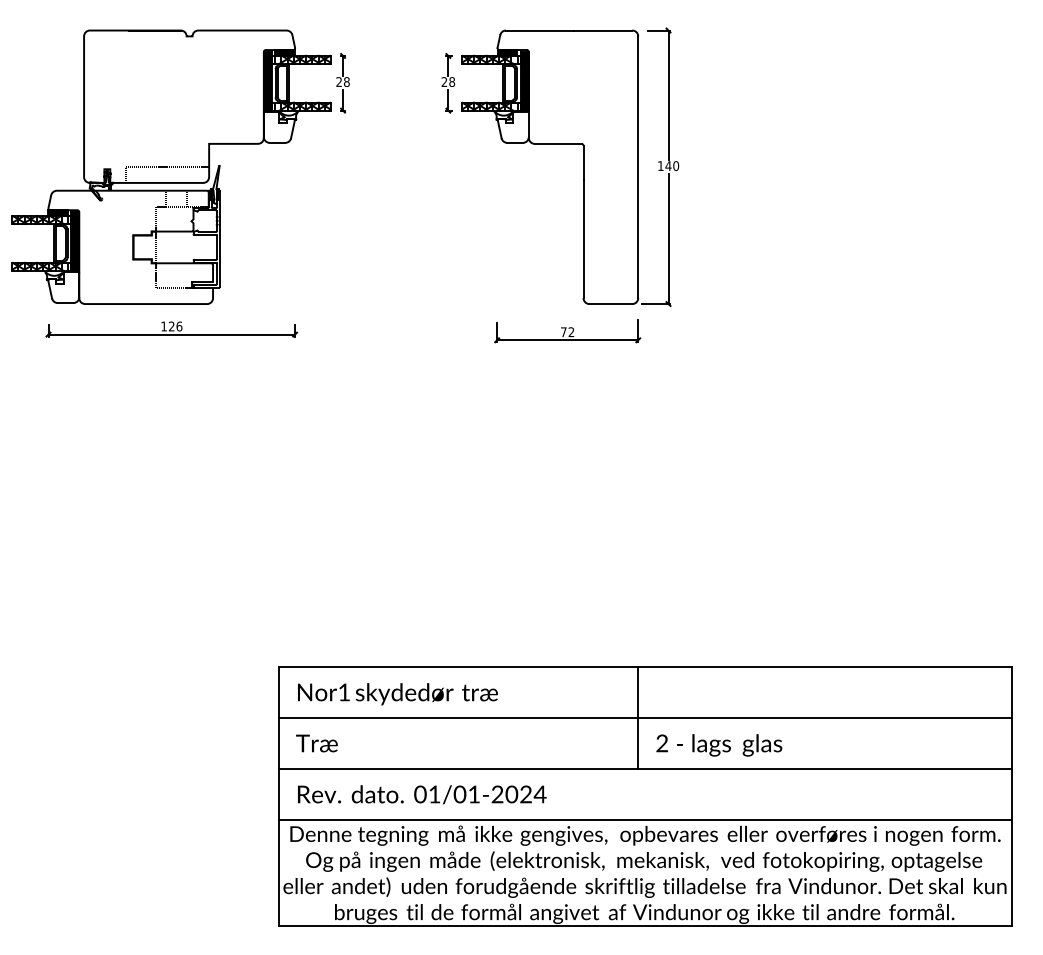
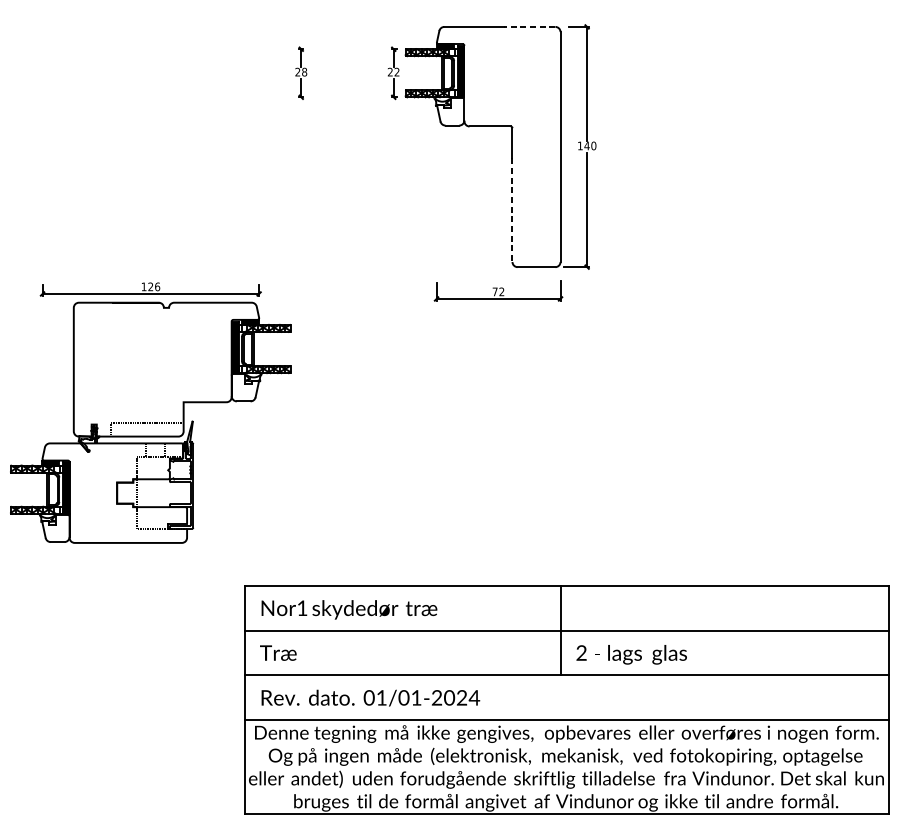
line: (602, 30) -> (529, 26), solid -> dashed
text: (452, 81) -> (397, 71), 28 -> 22
part: (171, 166) -> (150, 422), moved
line: (583, 239) -> (512, 210), solid -> dashed

